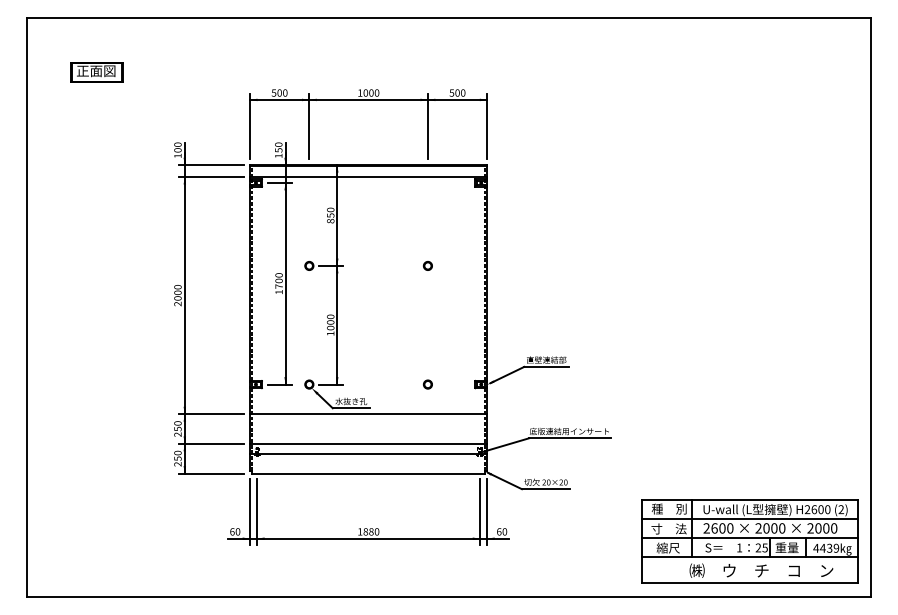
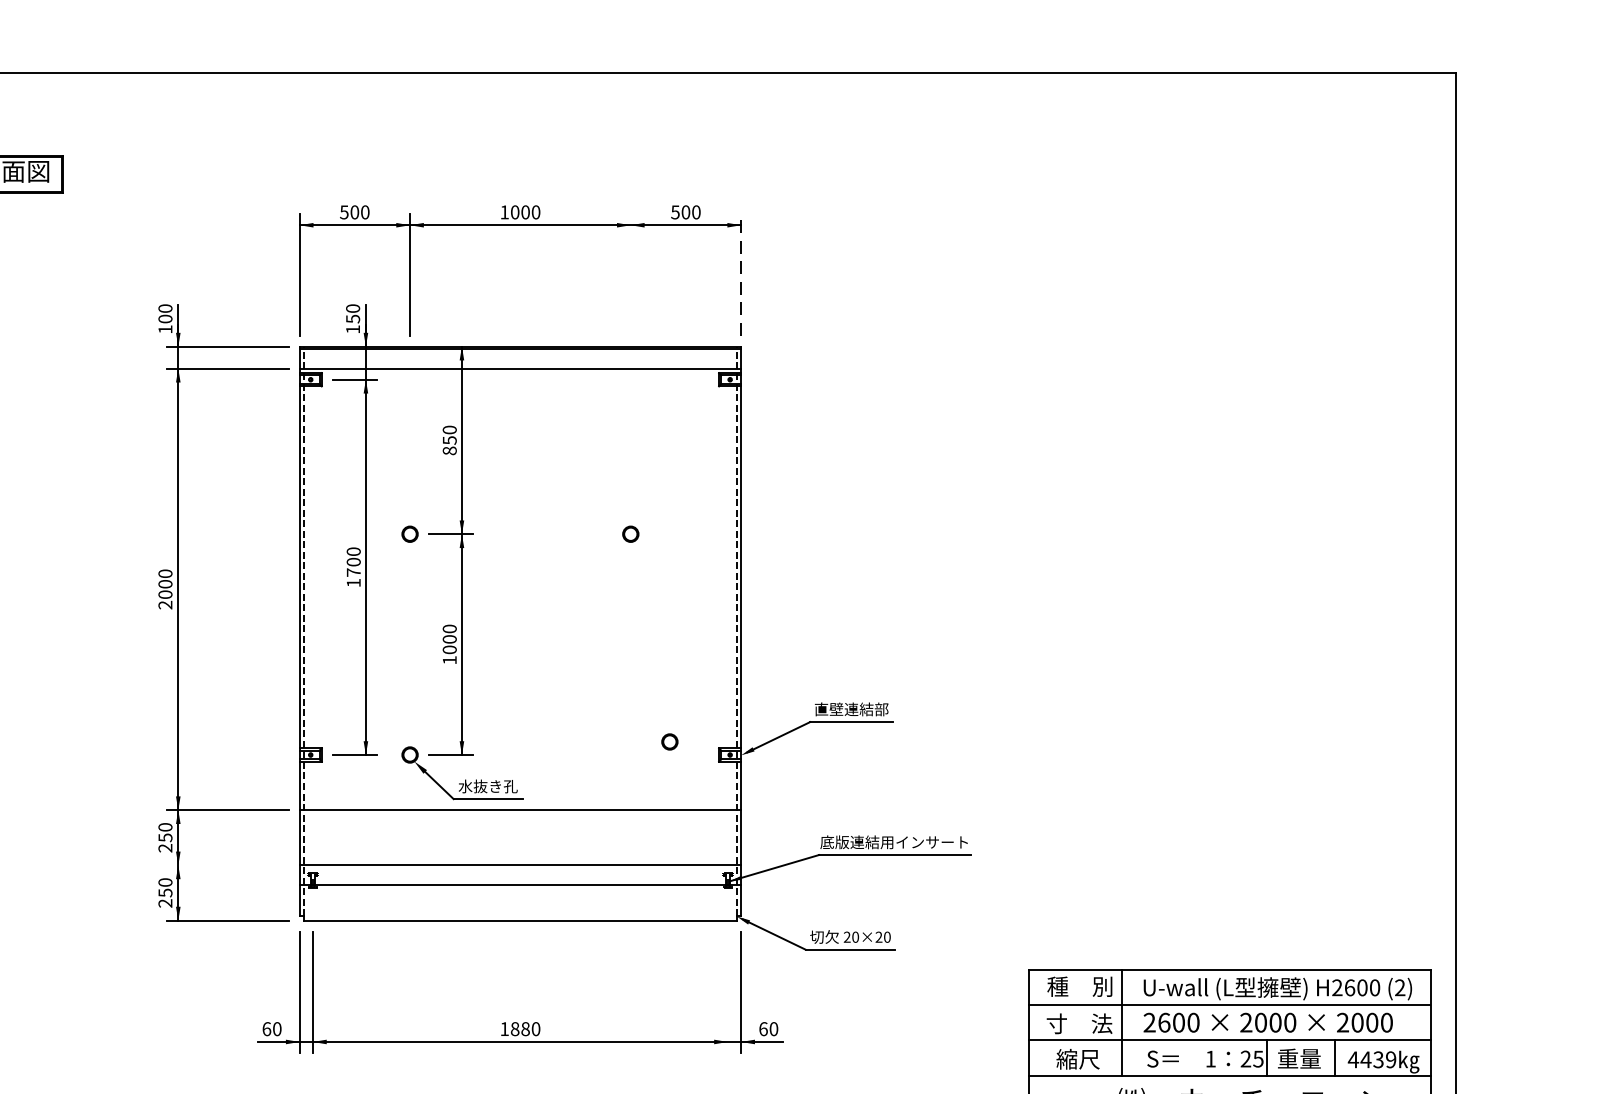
line: (427, 126) -> (629, 274), removed
line: (487, 126) -> (741, 274), solid -> dashed
part: (427, 384) -> (669, 741), moved
line: (211, 443) -> (227, 864), removed
line: (480, 511) -> (728, 991), removed

